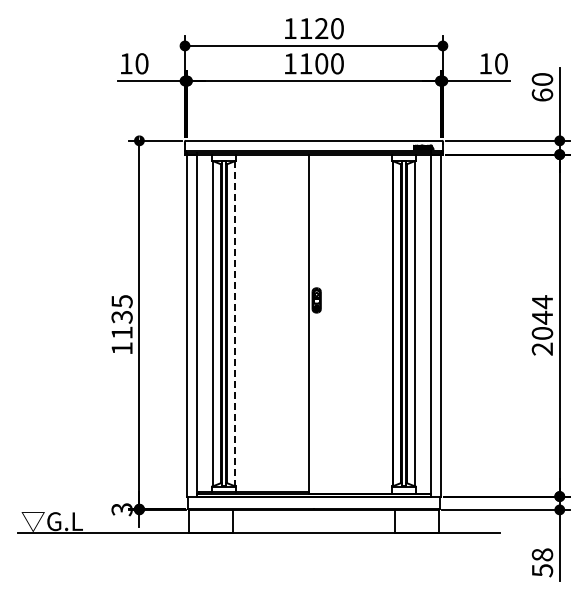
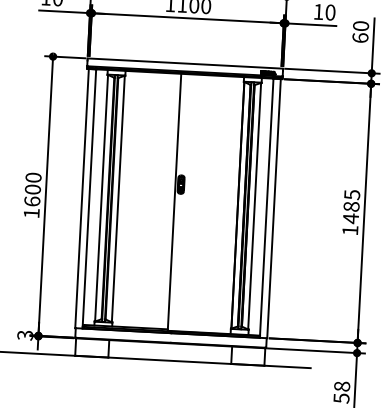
text: (121, 317) -> (32, 189), 1135 -> 1600
line: (235, 323) -> (118, 198), dashed -> solid
text: (542, 325) -> (351, 212), 2044 -> 1485

